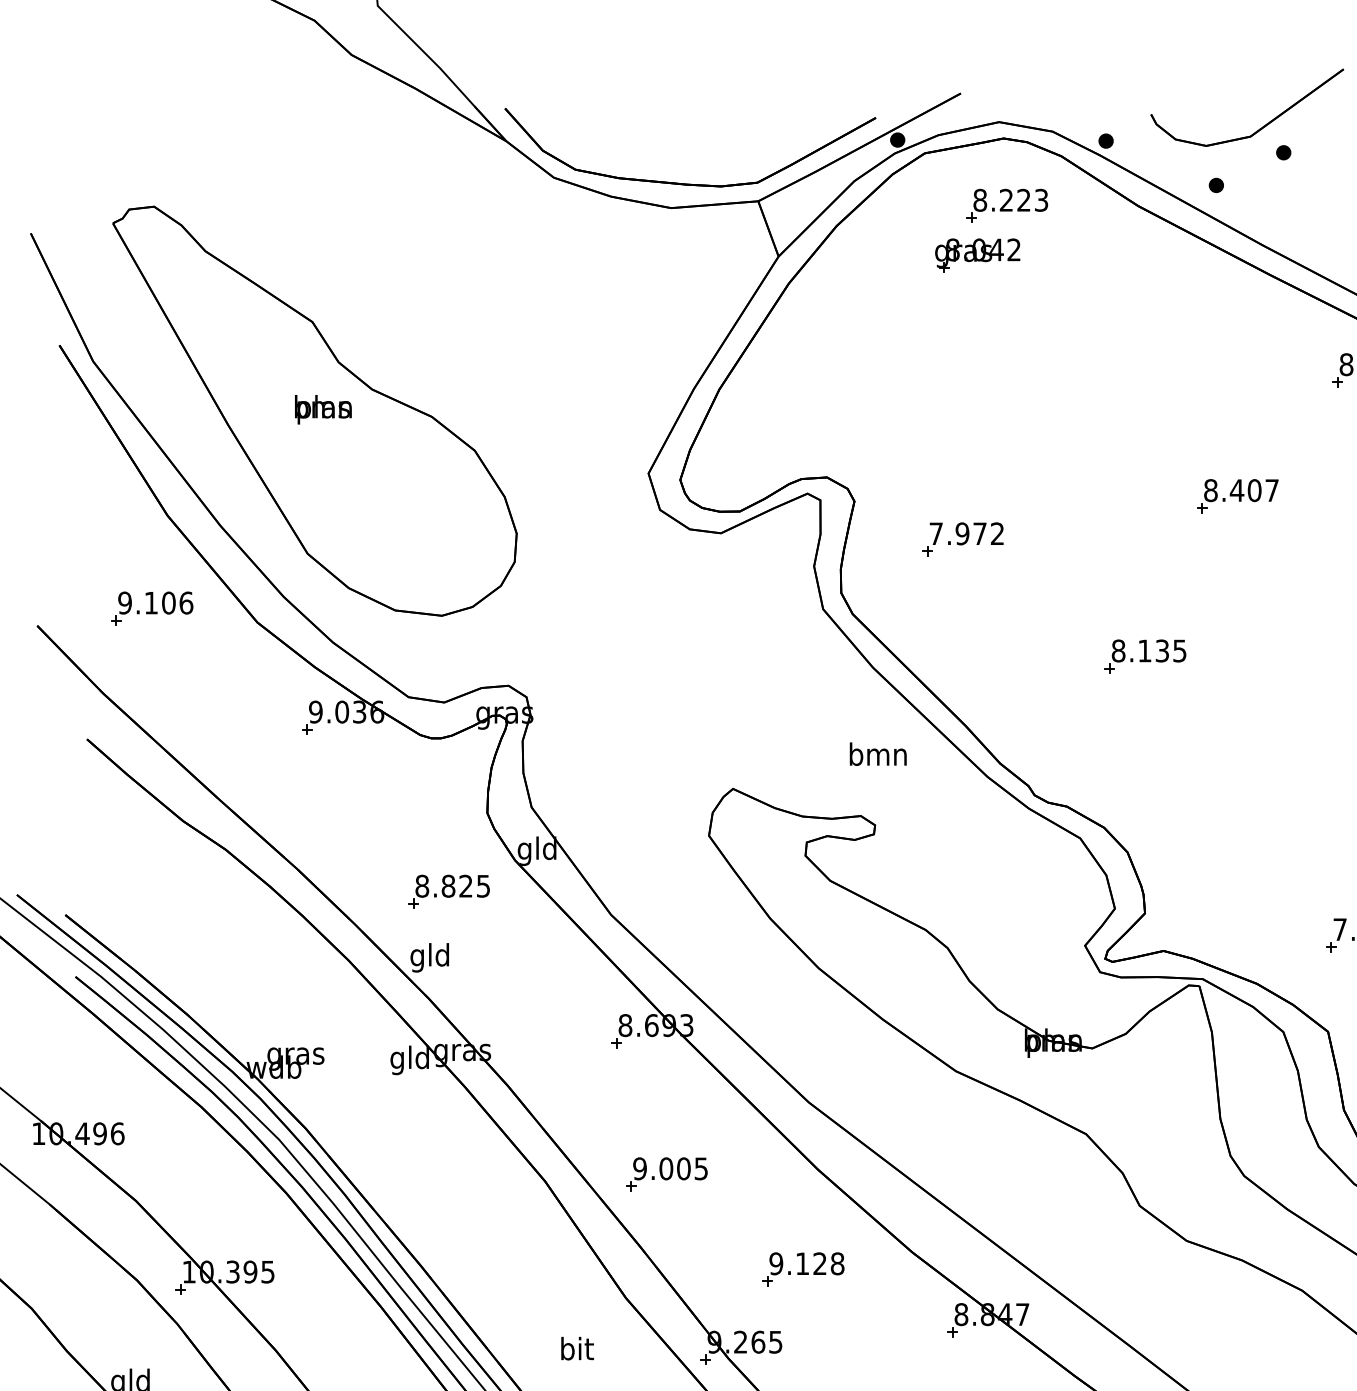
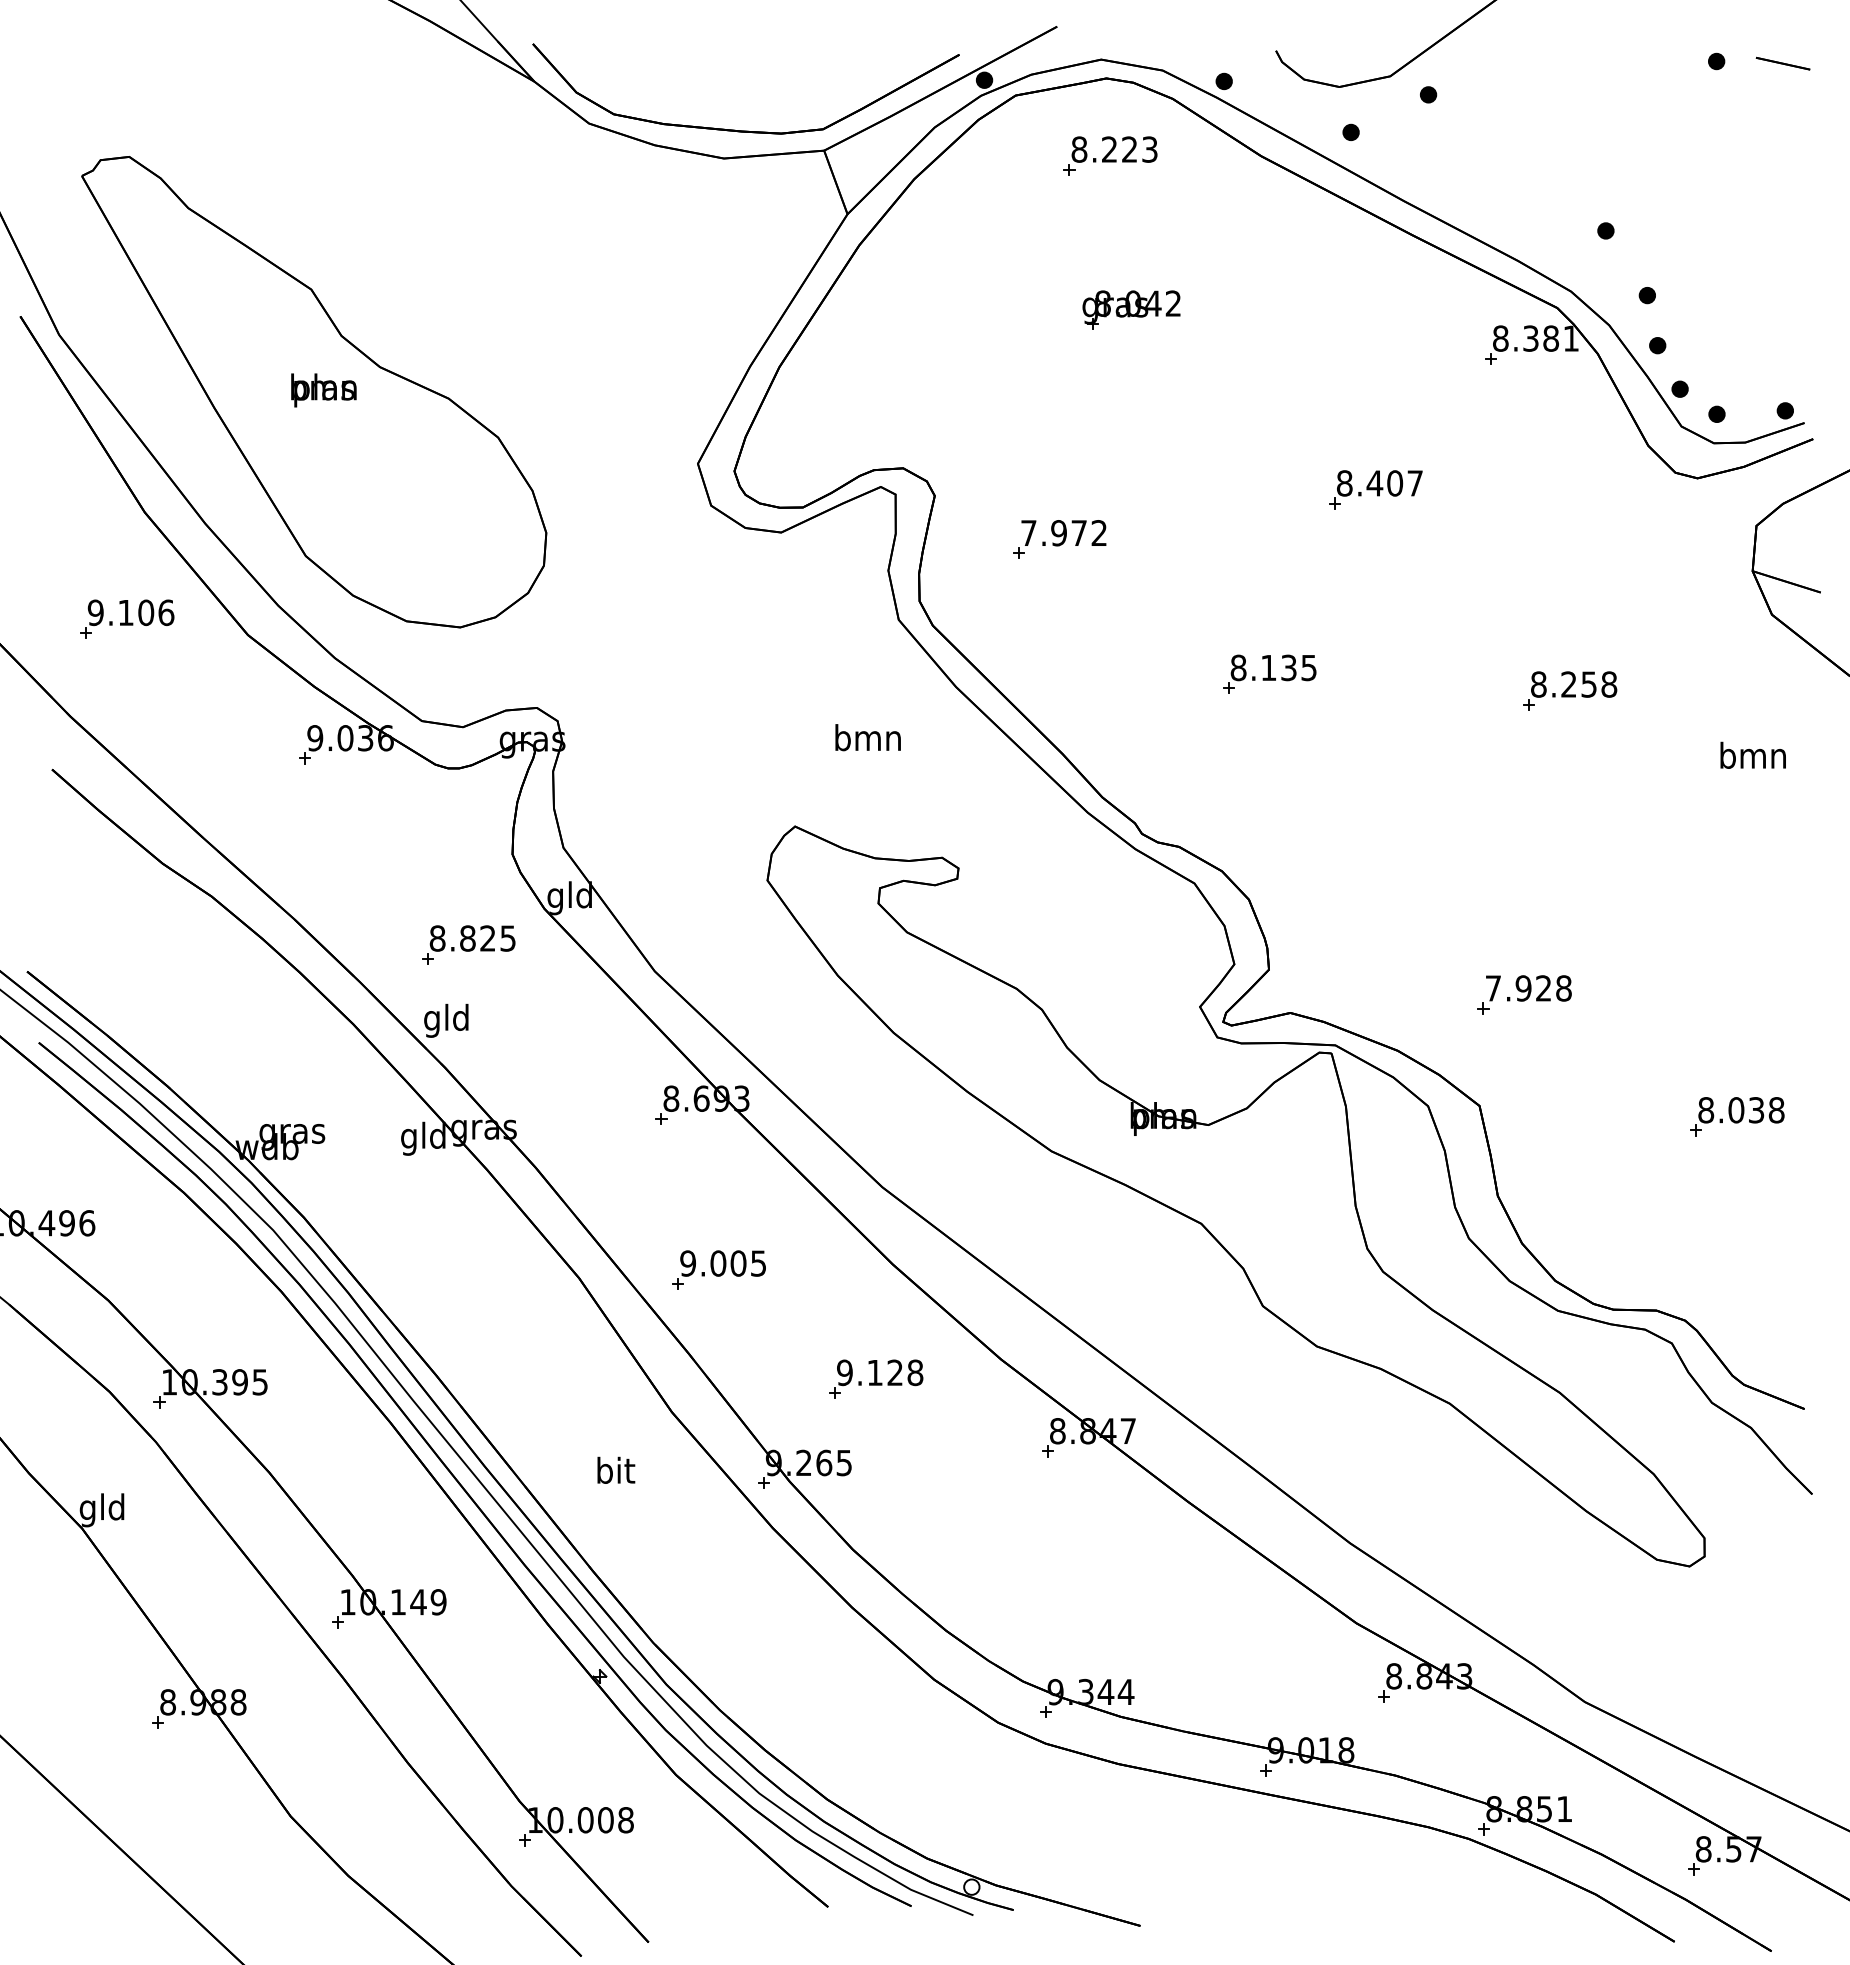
part: (977, 255) -> (1131, 309), moved
text: (877, 754) -> (867, 737), moved

